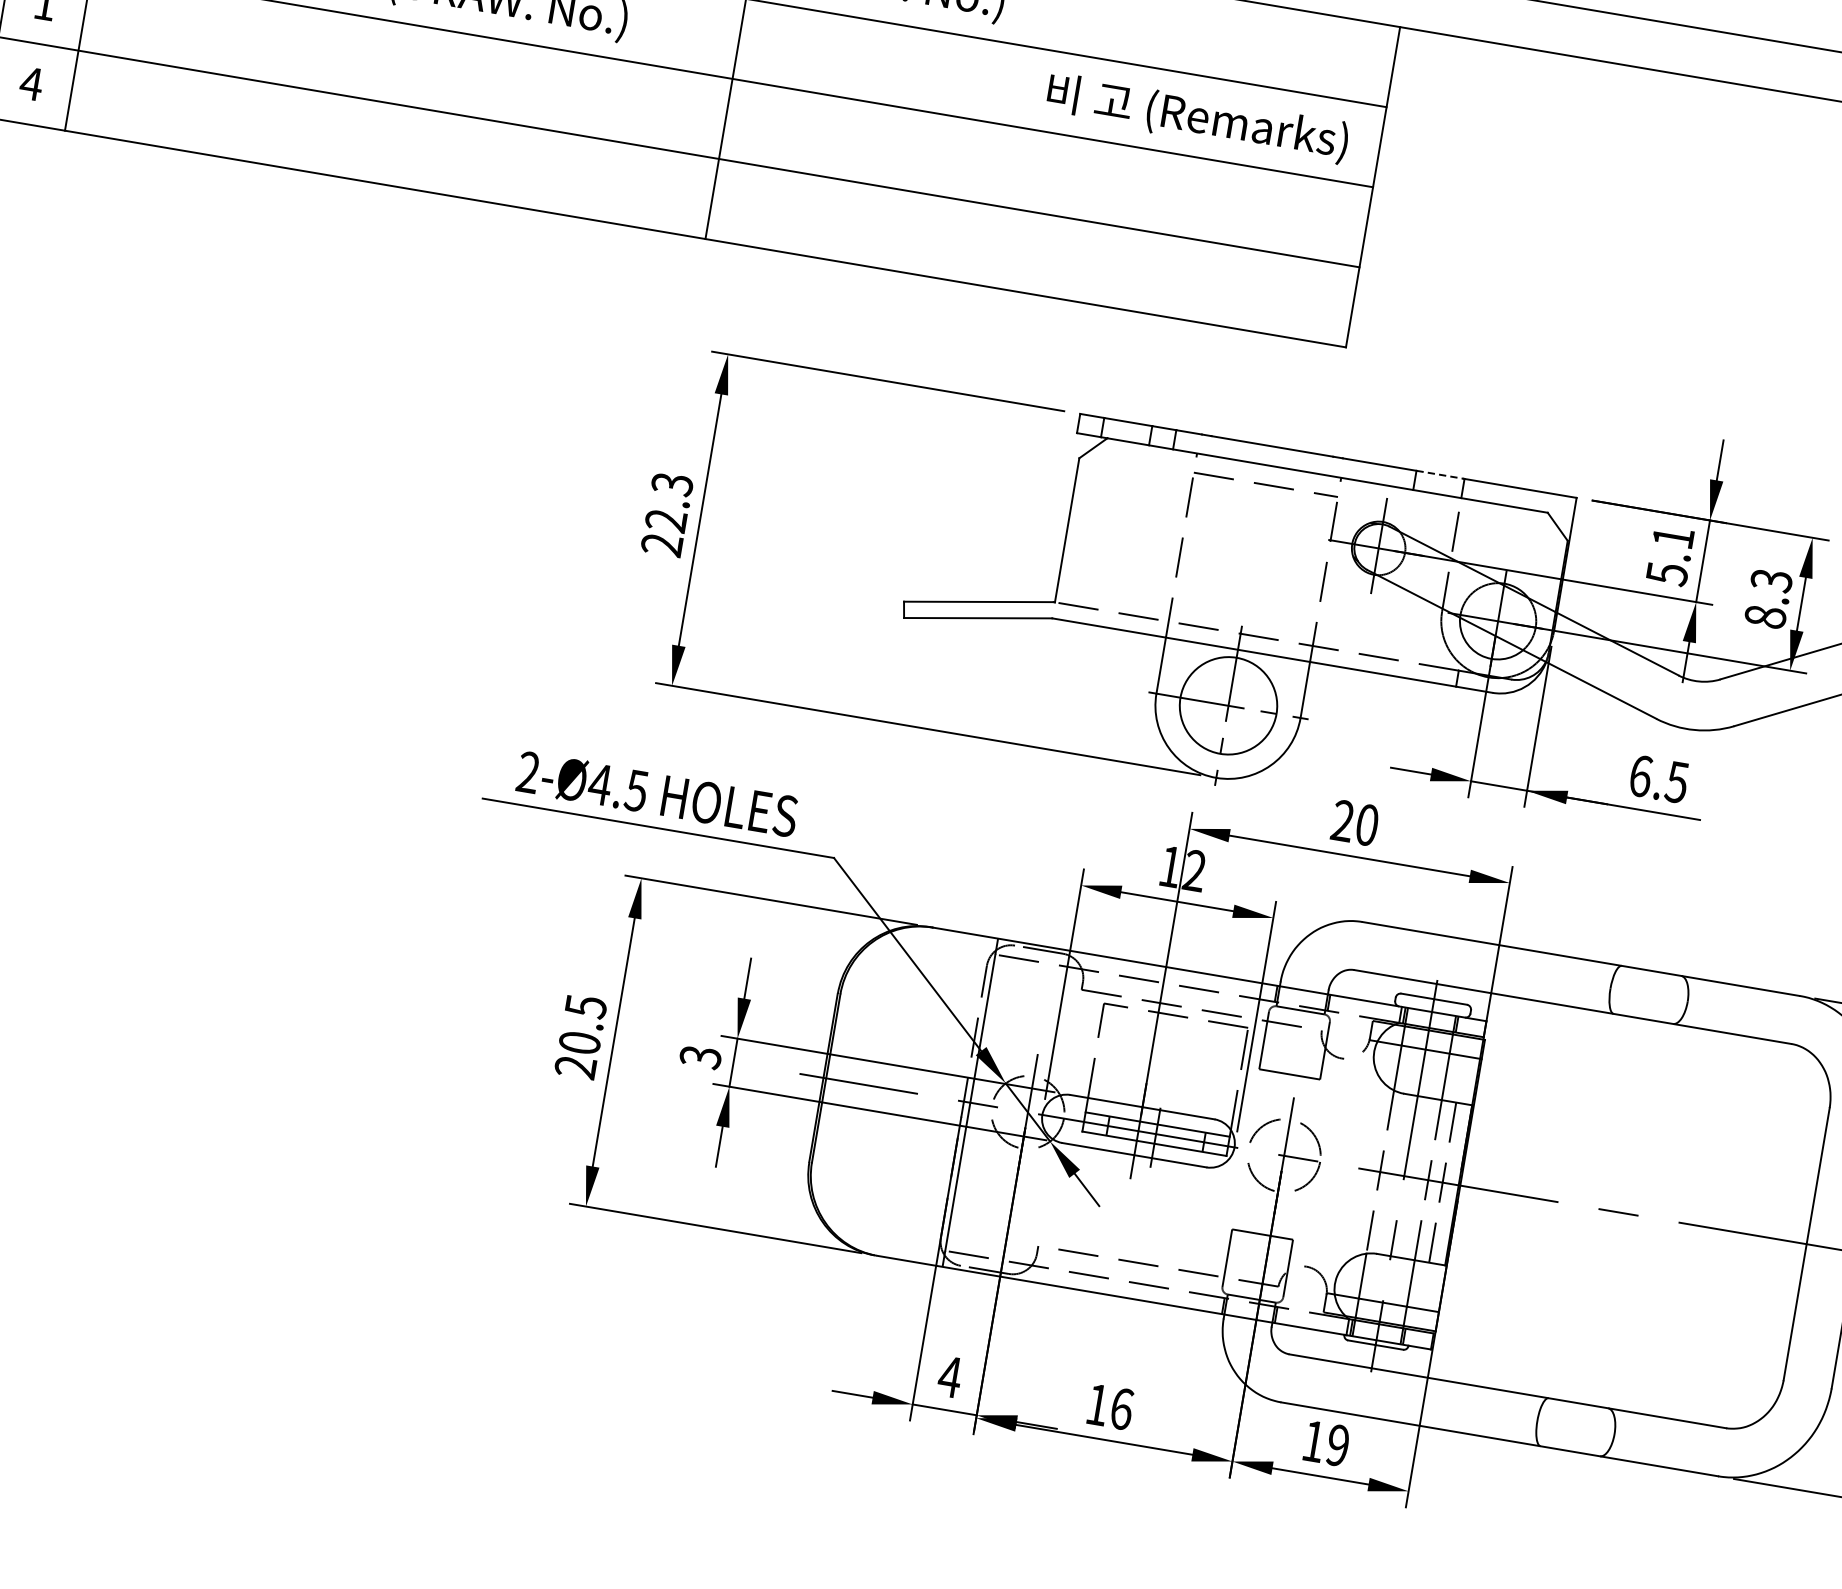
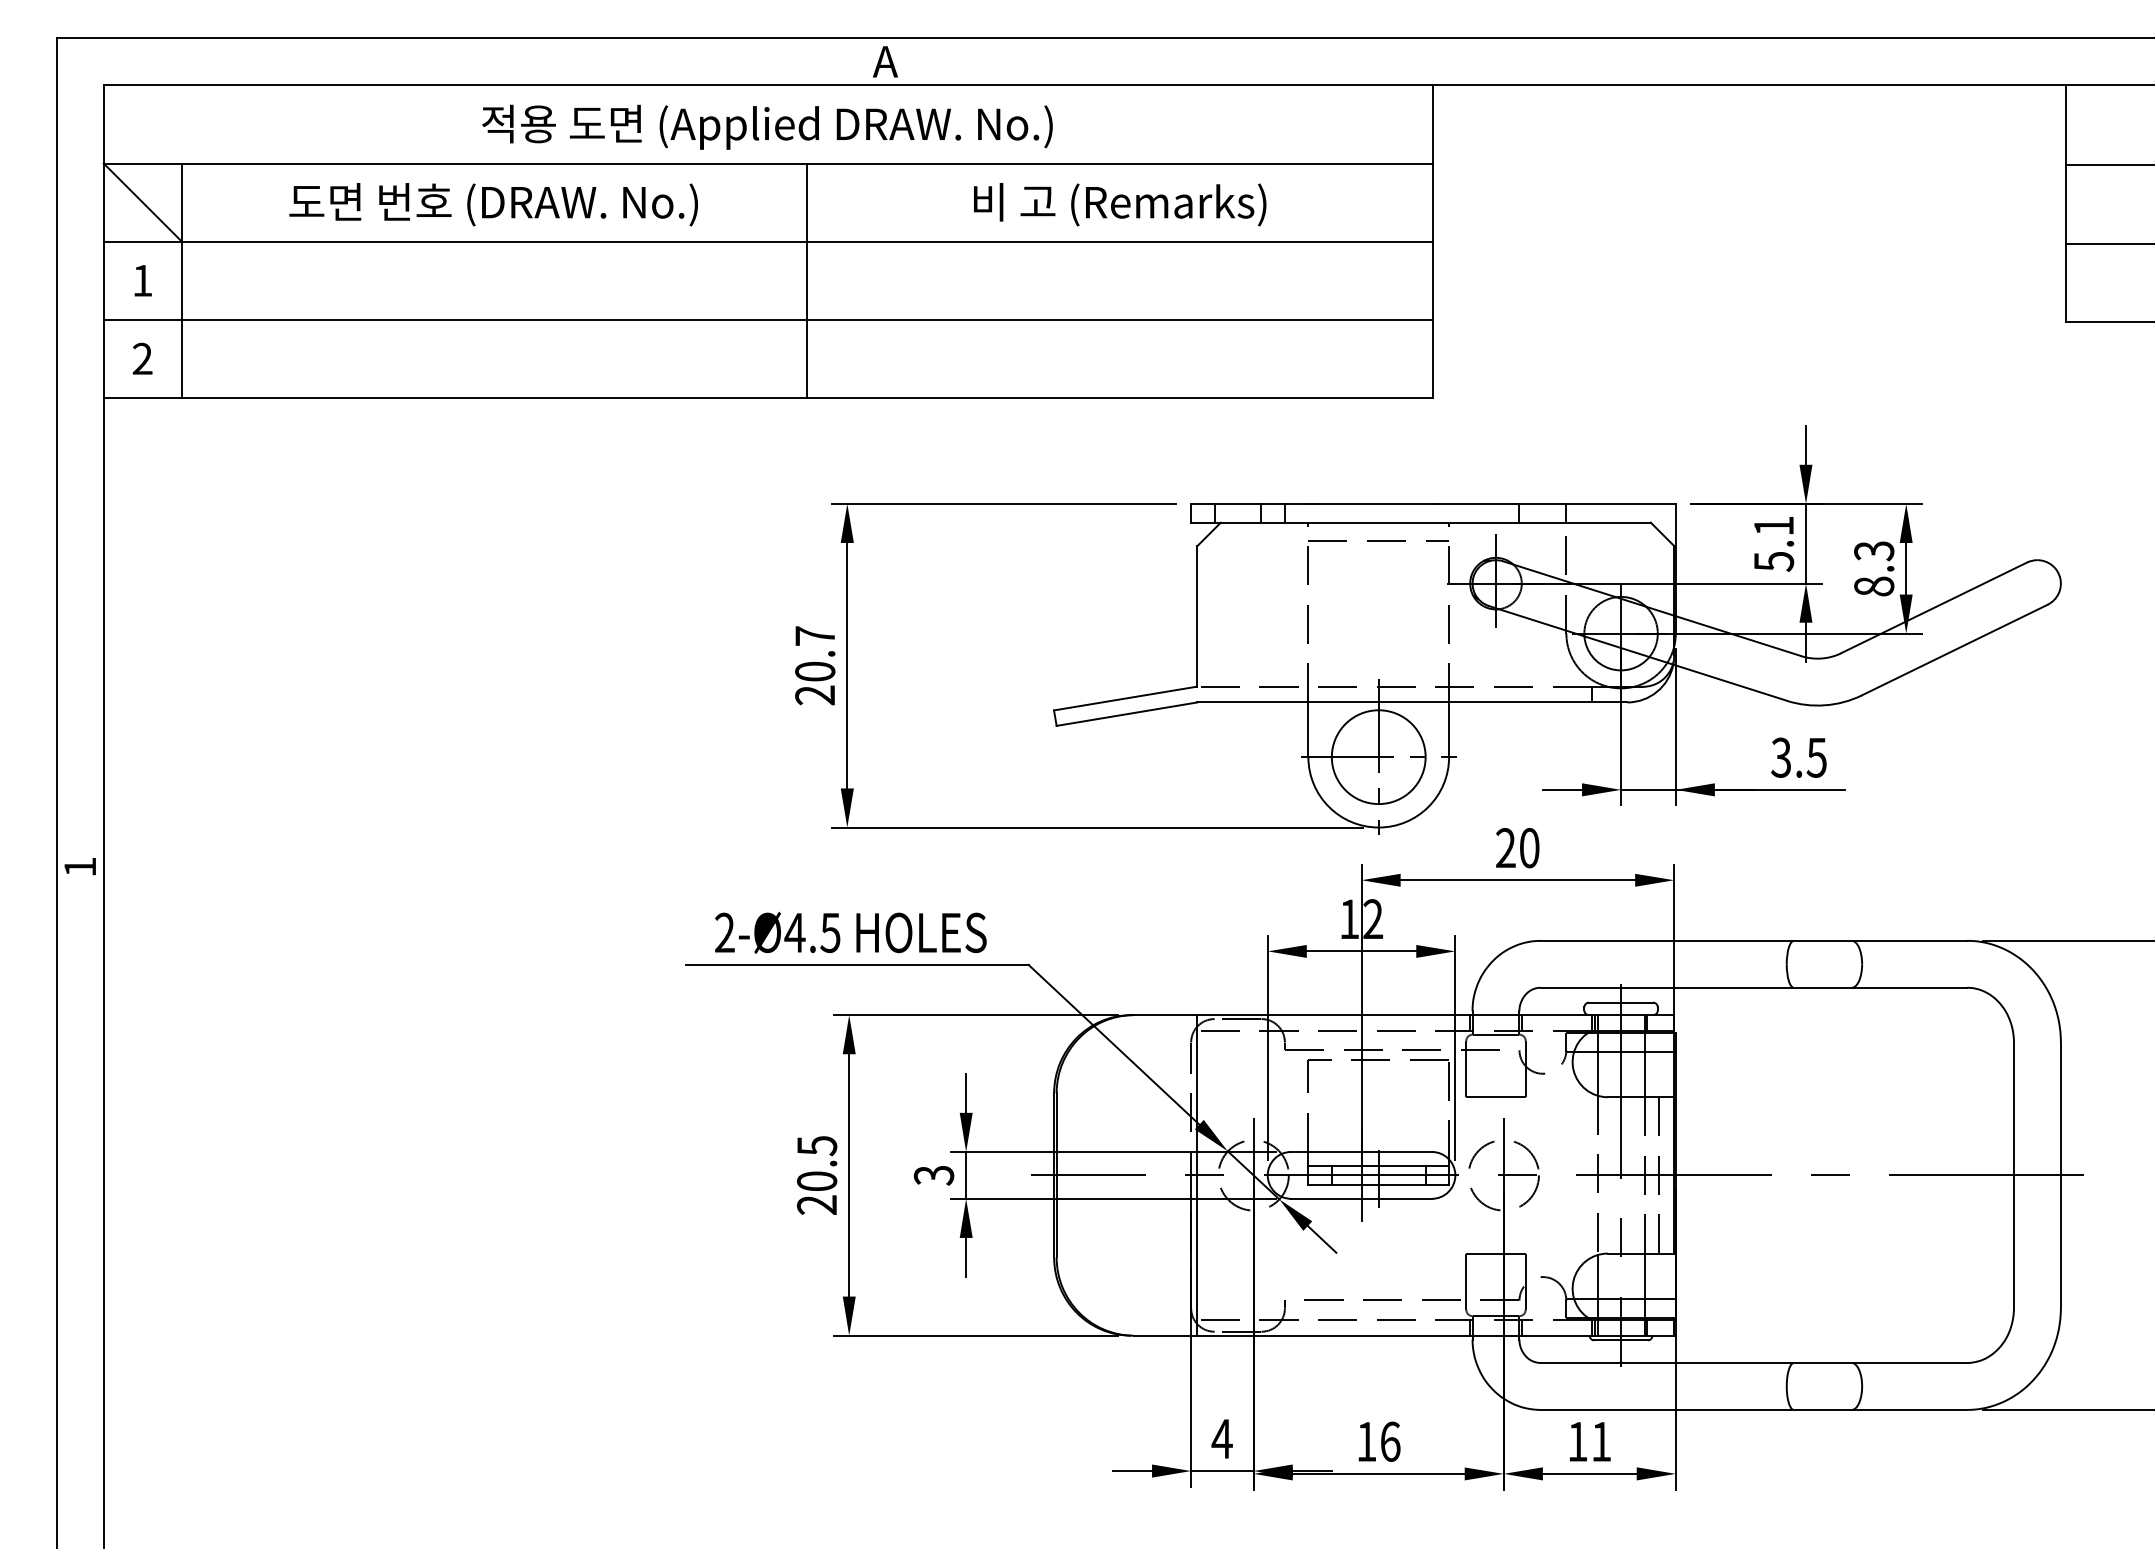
text: (31, 83) -> (142, 358), 4 -> 2
text: (1198, 118) -> (1120, 204), moved
line: (1440, 474) -> (1542, 503), dashed -> solid
text: (669, 502) -> (815, 653), 22.3 -> 20.7
text: (1640, 775) -> (1781, 757), 6.5 -> 3.5
text: (1338, 1445) -> (1601, 1441), 19 -> 11

